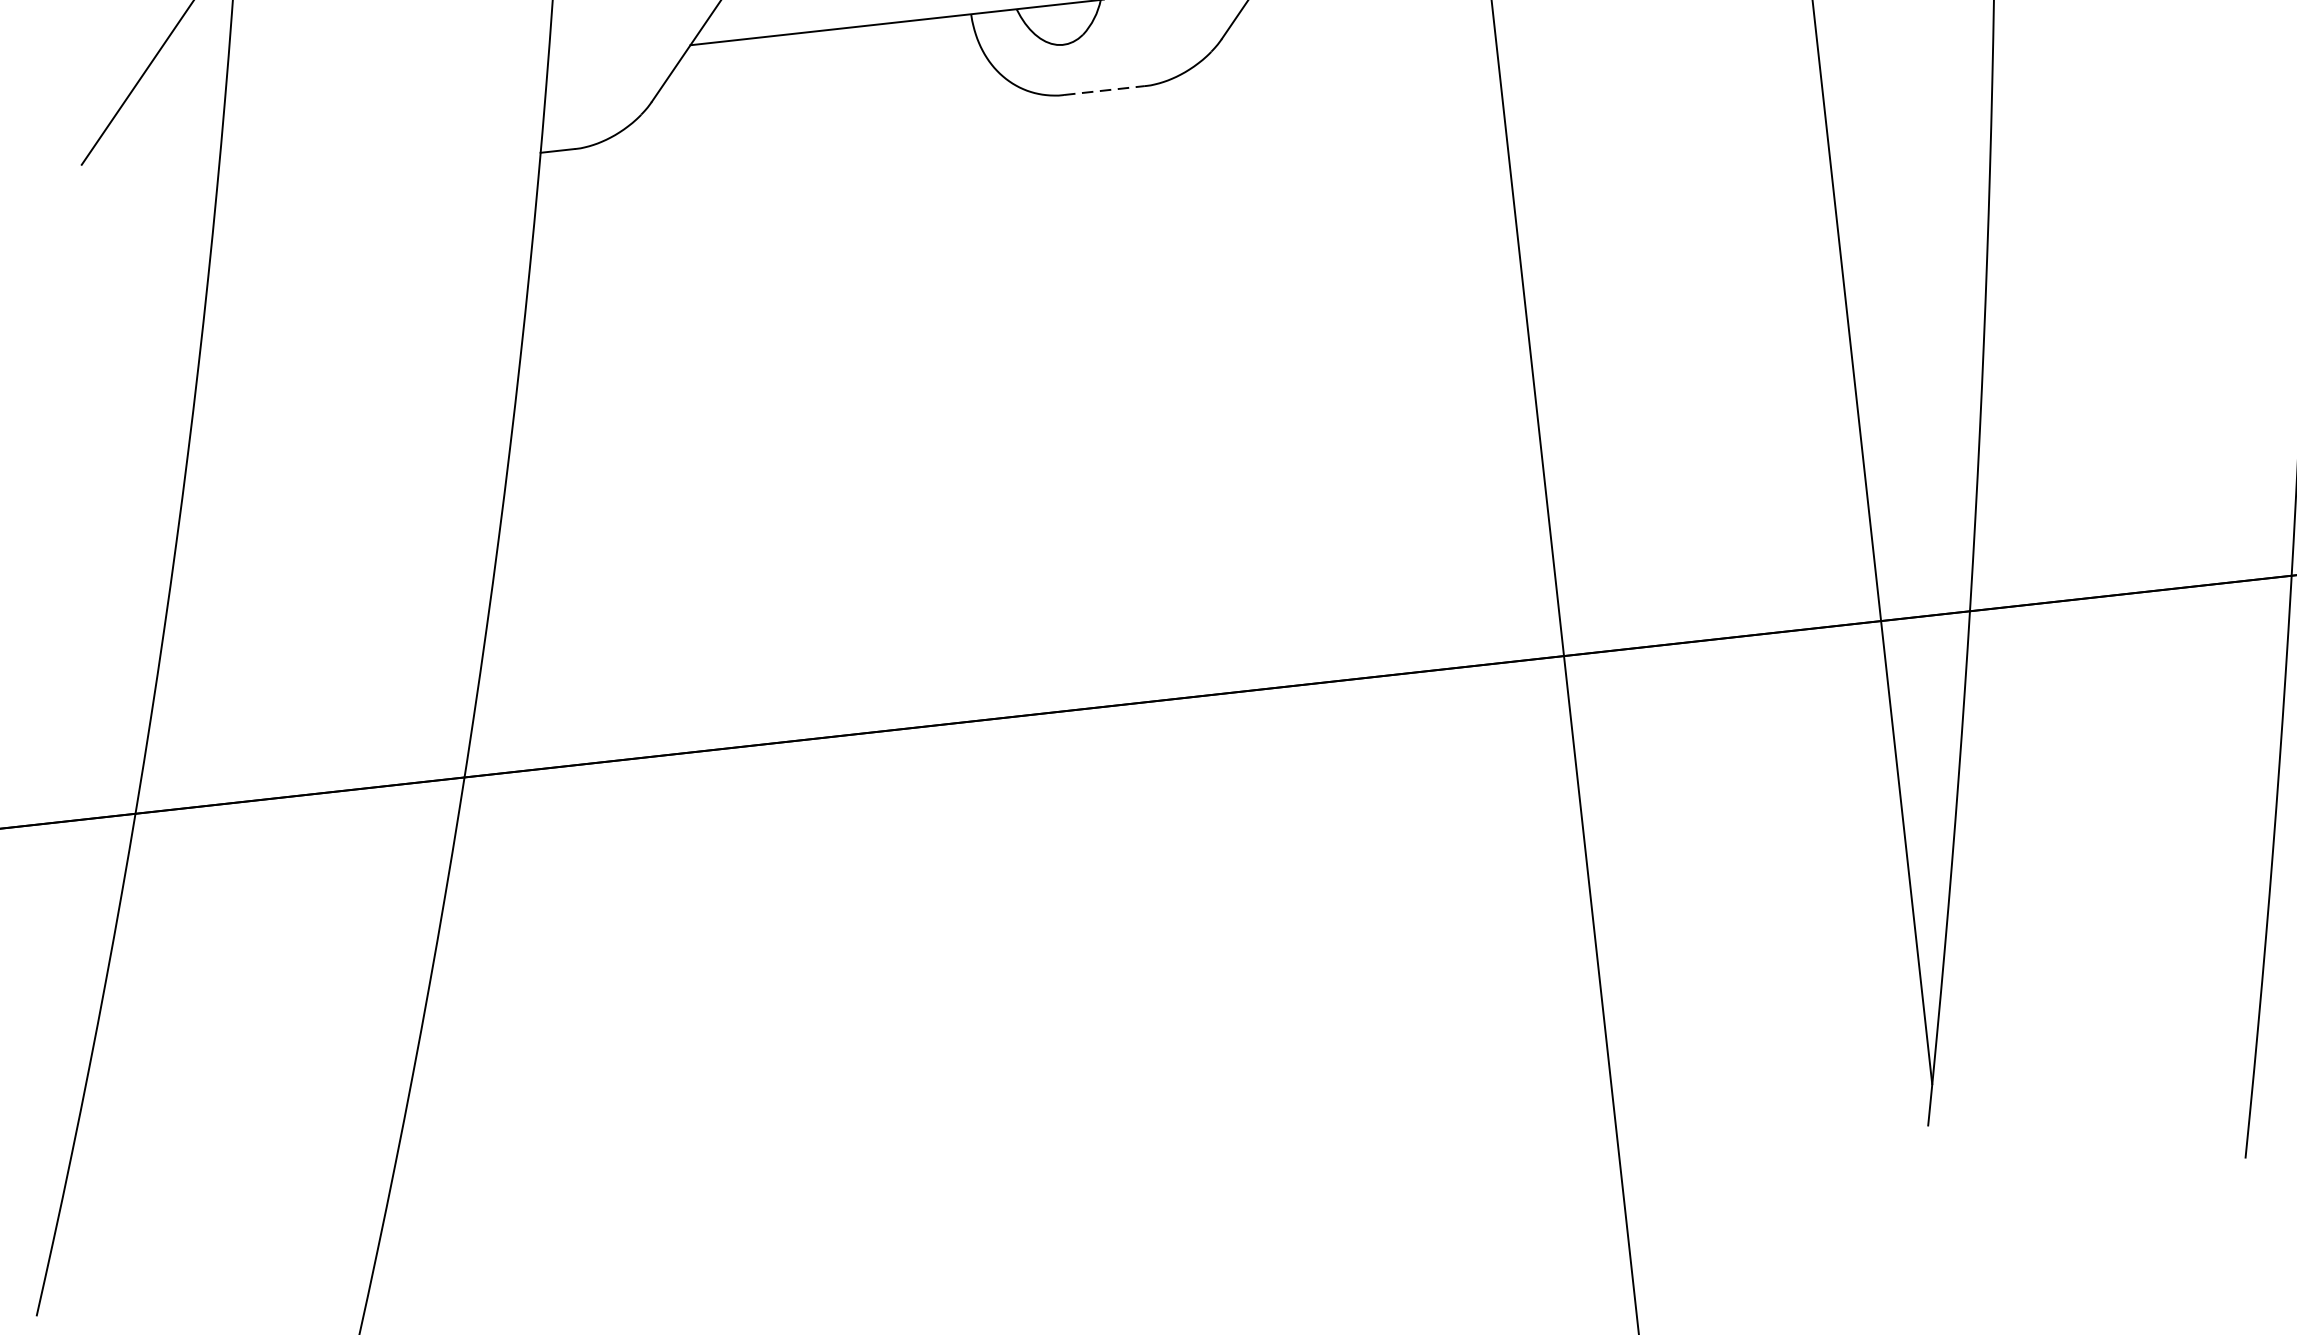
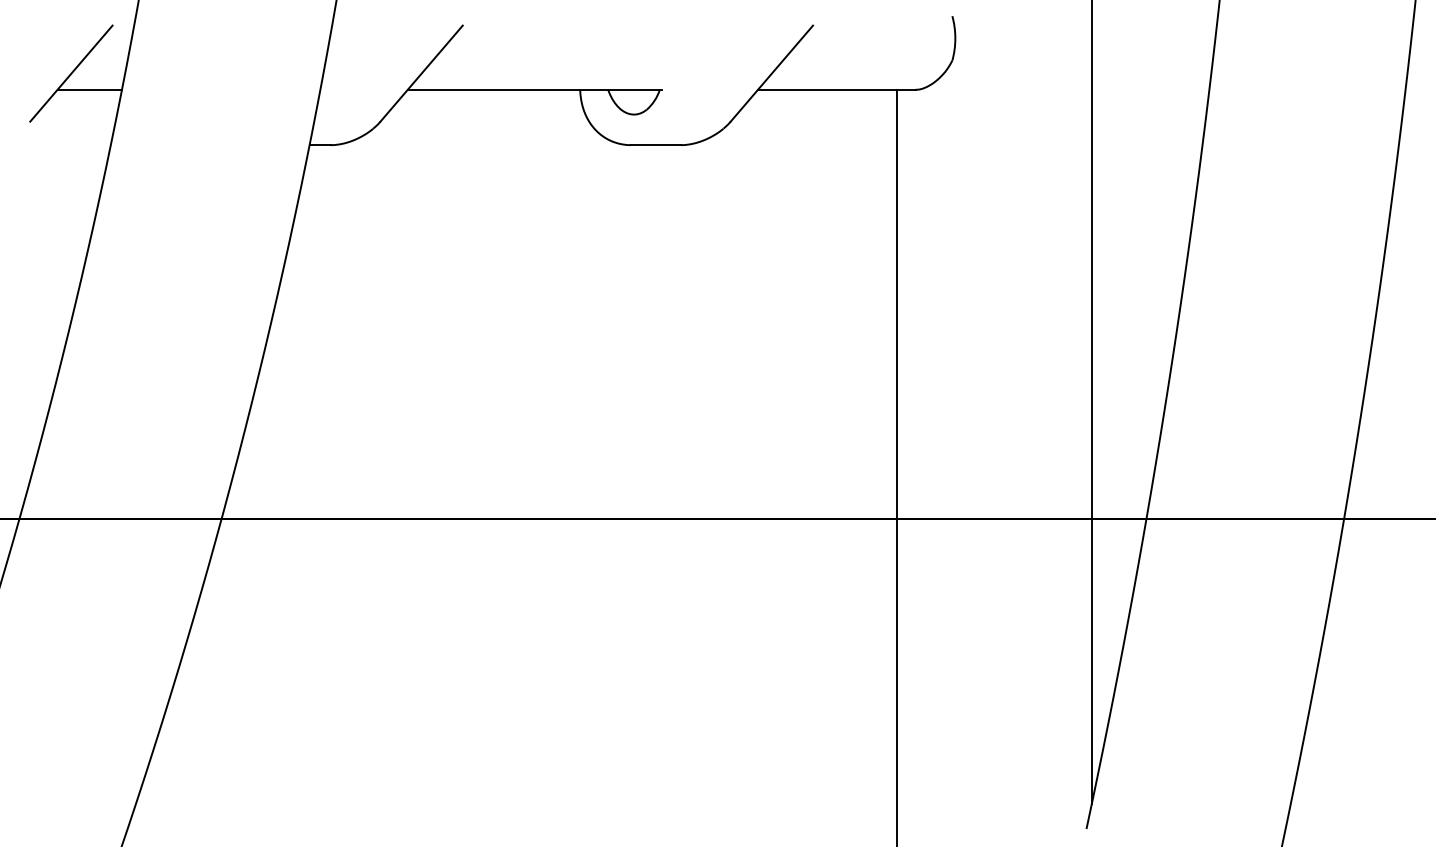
line: (1103, 91) -> (655, 145), dashed -> solid
line: (172, 101) -> (89, 89), added

